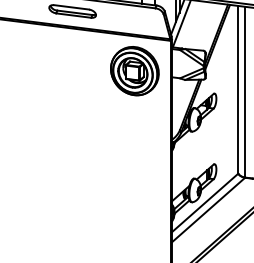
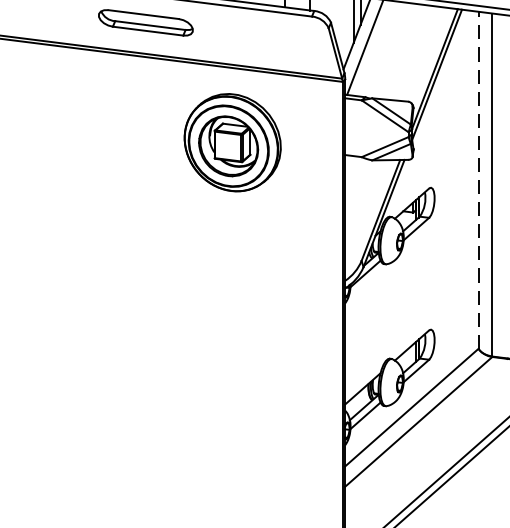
part: (134, 71) -> (231, 143), moved
line: (238, 89) -> (479, 179), solid -> dashed

